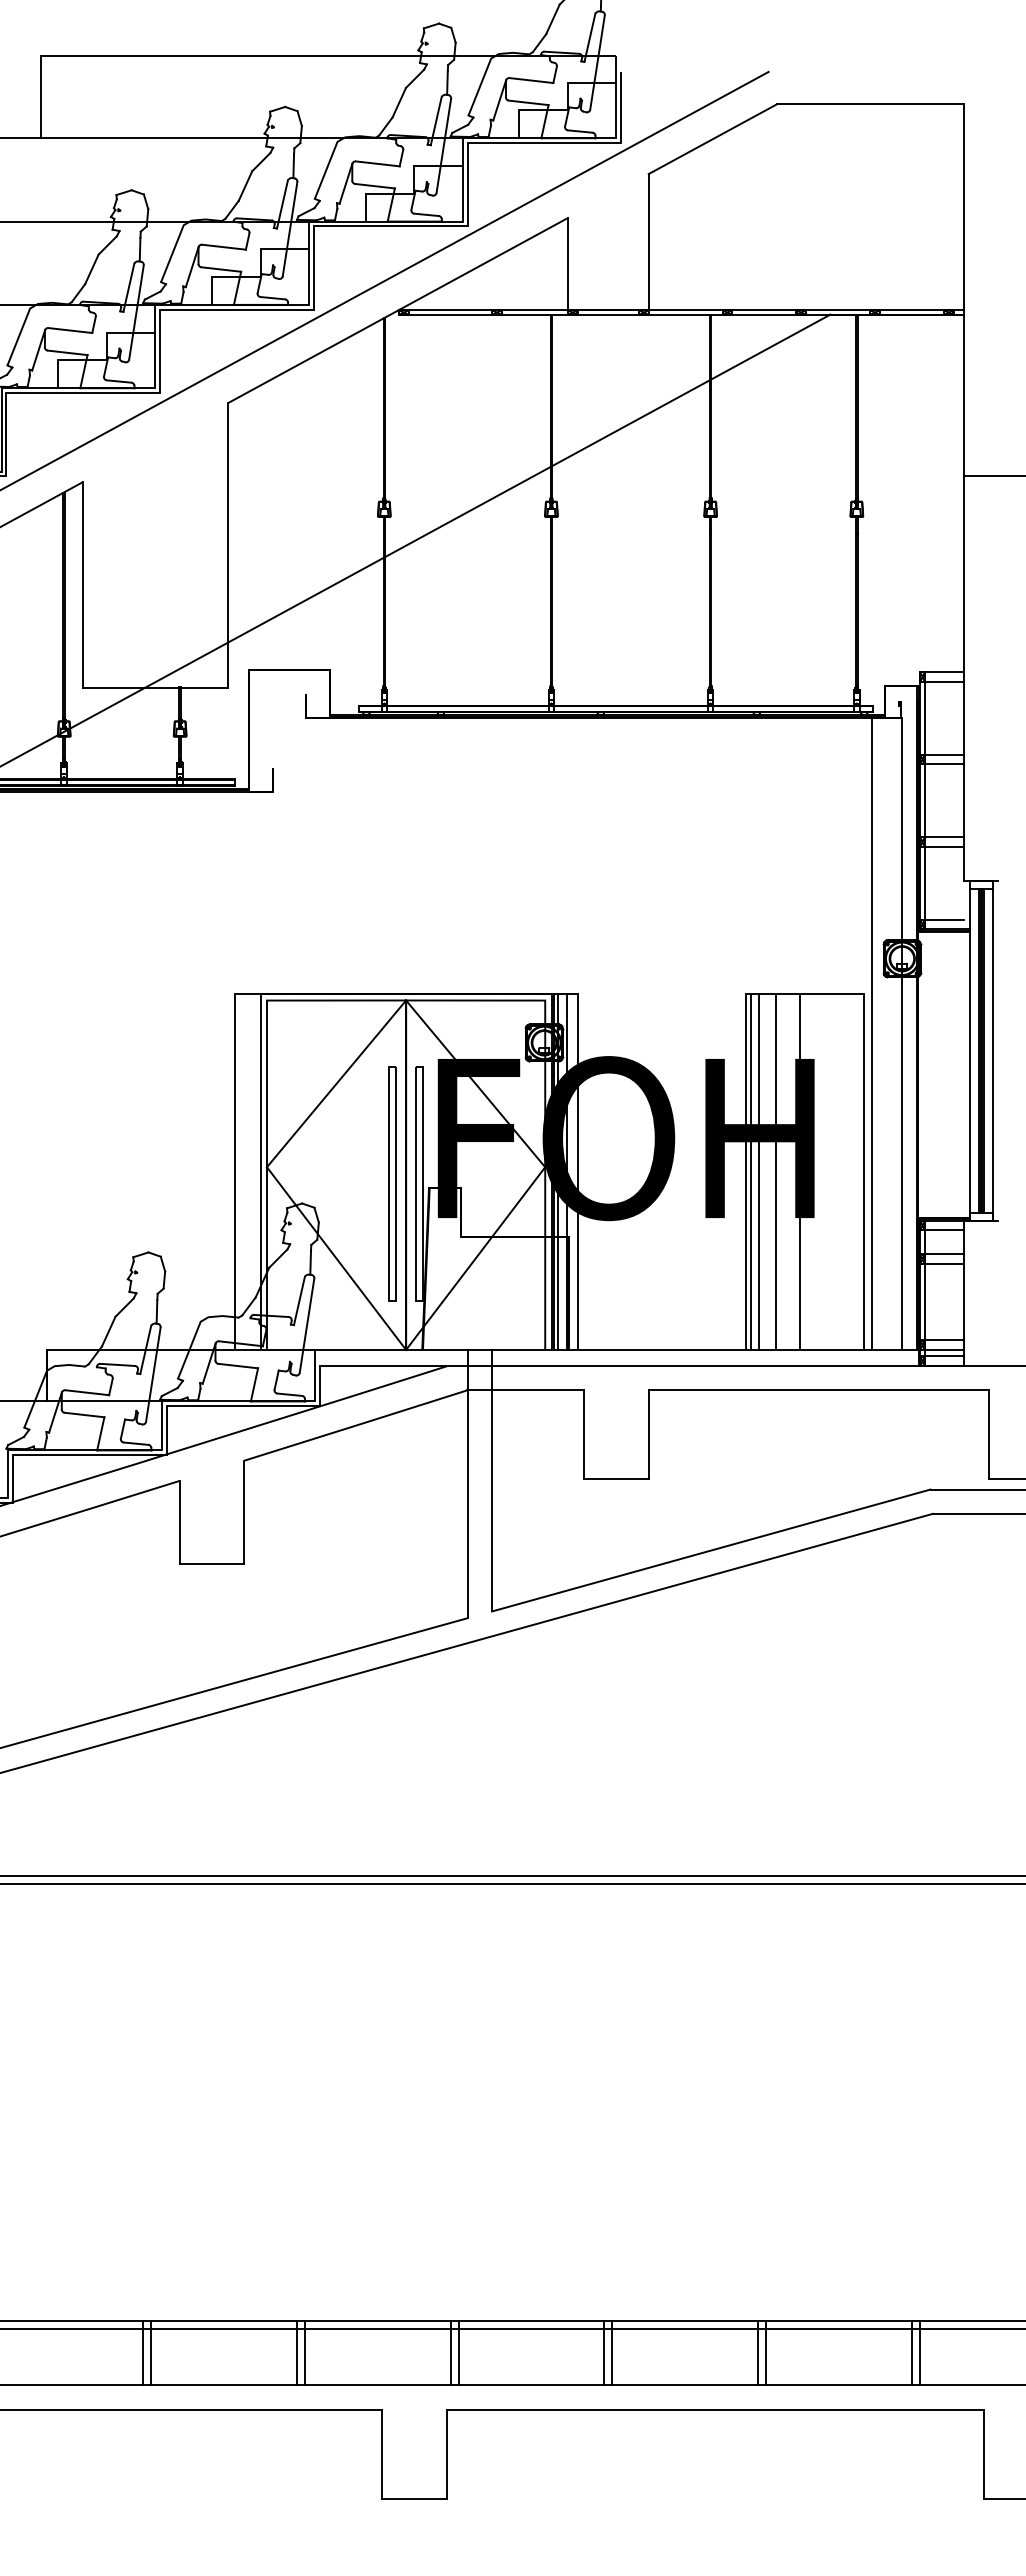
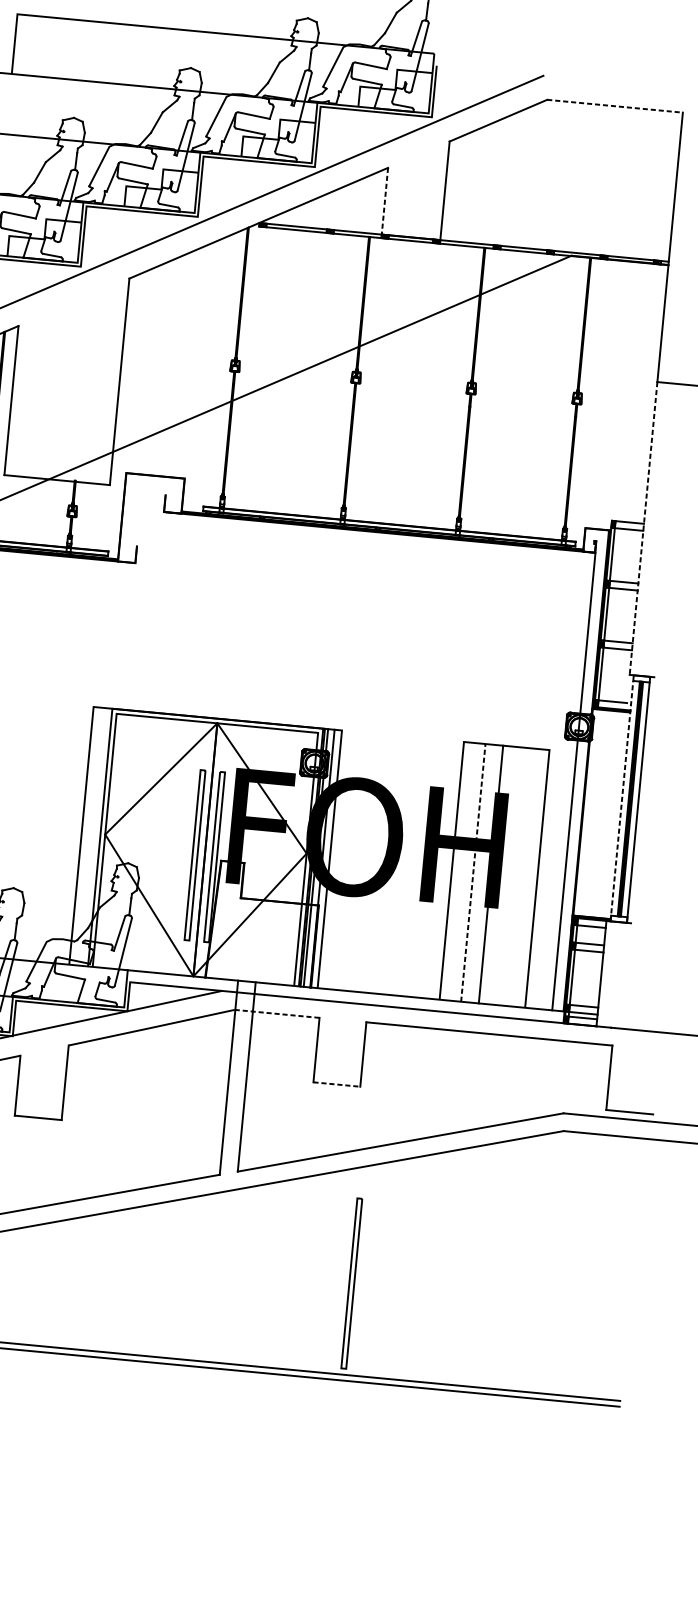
line: (870, 104) -> (614, 106), solid -> dashed
line: (567, 264) -> (384, 201), solid -> dashed
line: (964, 679) -> (643, 529), solid -> dashed
line: (872, 1034) -> (552, 779), removed
line: (969, 1054) -> (621, 801), solid -> dashed
line: (751, 1172) -> (455, 871), removed
line: (759, 1172) -> (461, 872), removed
line: (775, 1172) -> (473, 873), solid -> dashed
line: (525, 1390) -> (277, 1013), solid -> dashed
line: (616, 1479) -> (336, 1084), solid -> dashed
part: (662, 1749) -> (351, 1283), added

